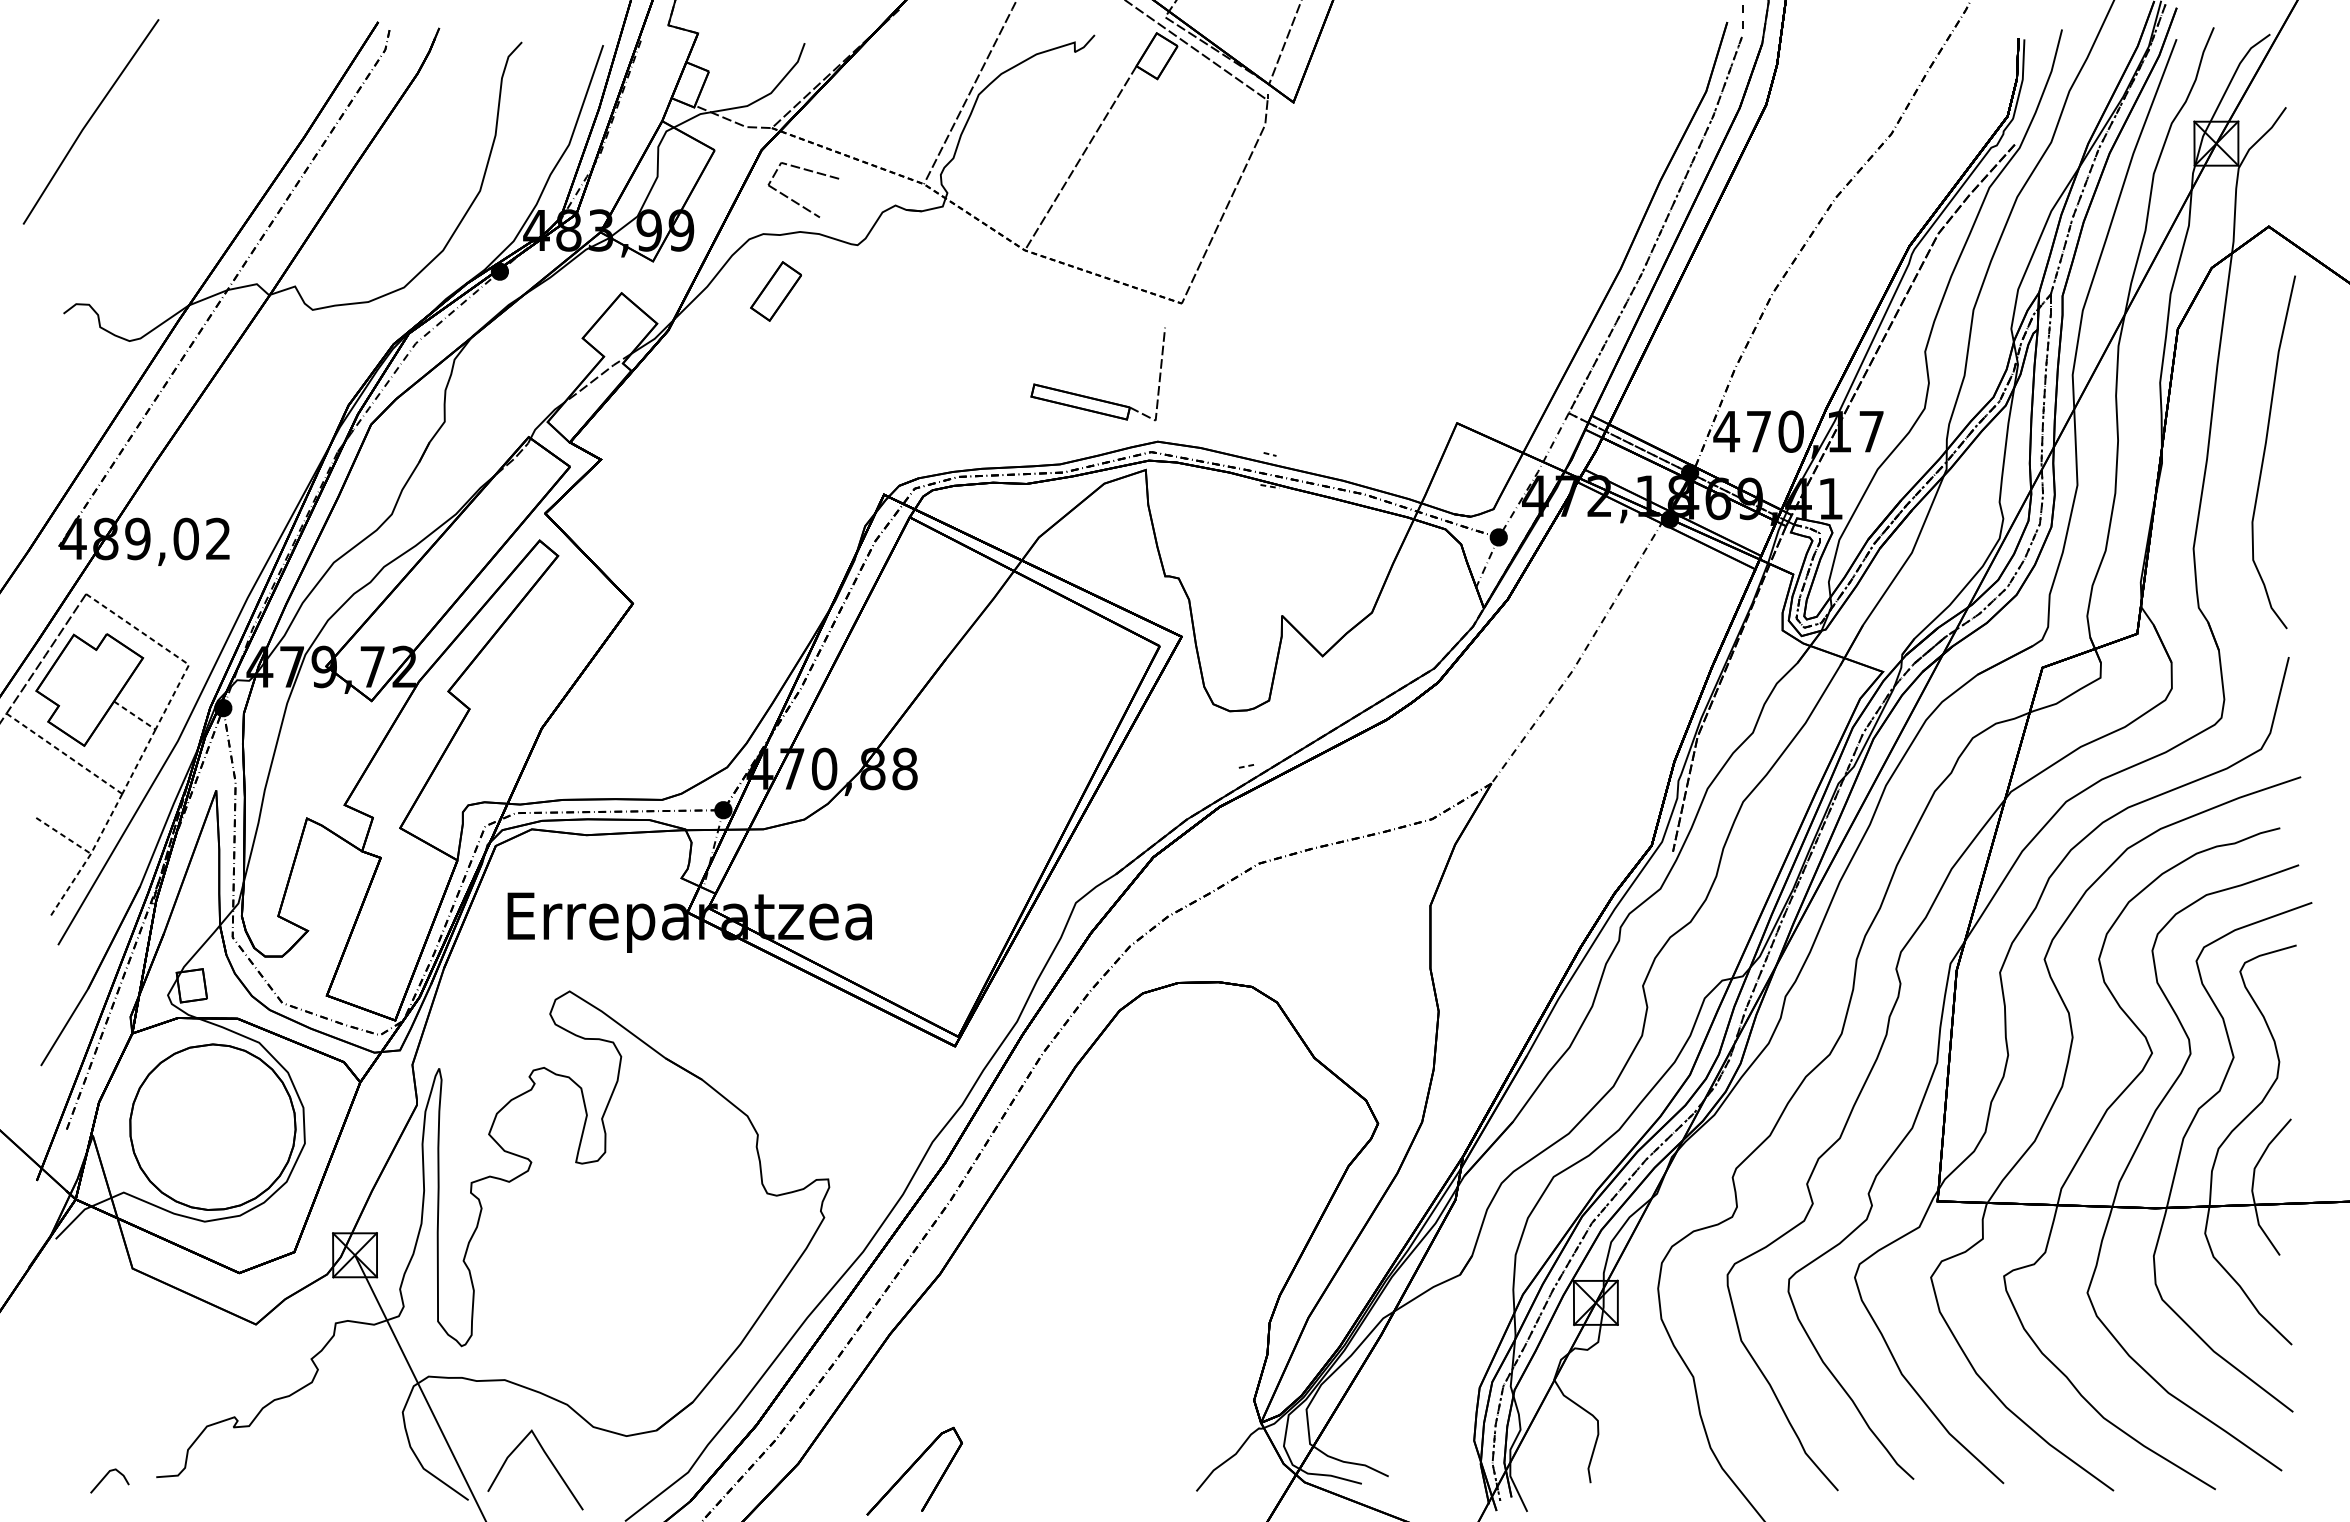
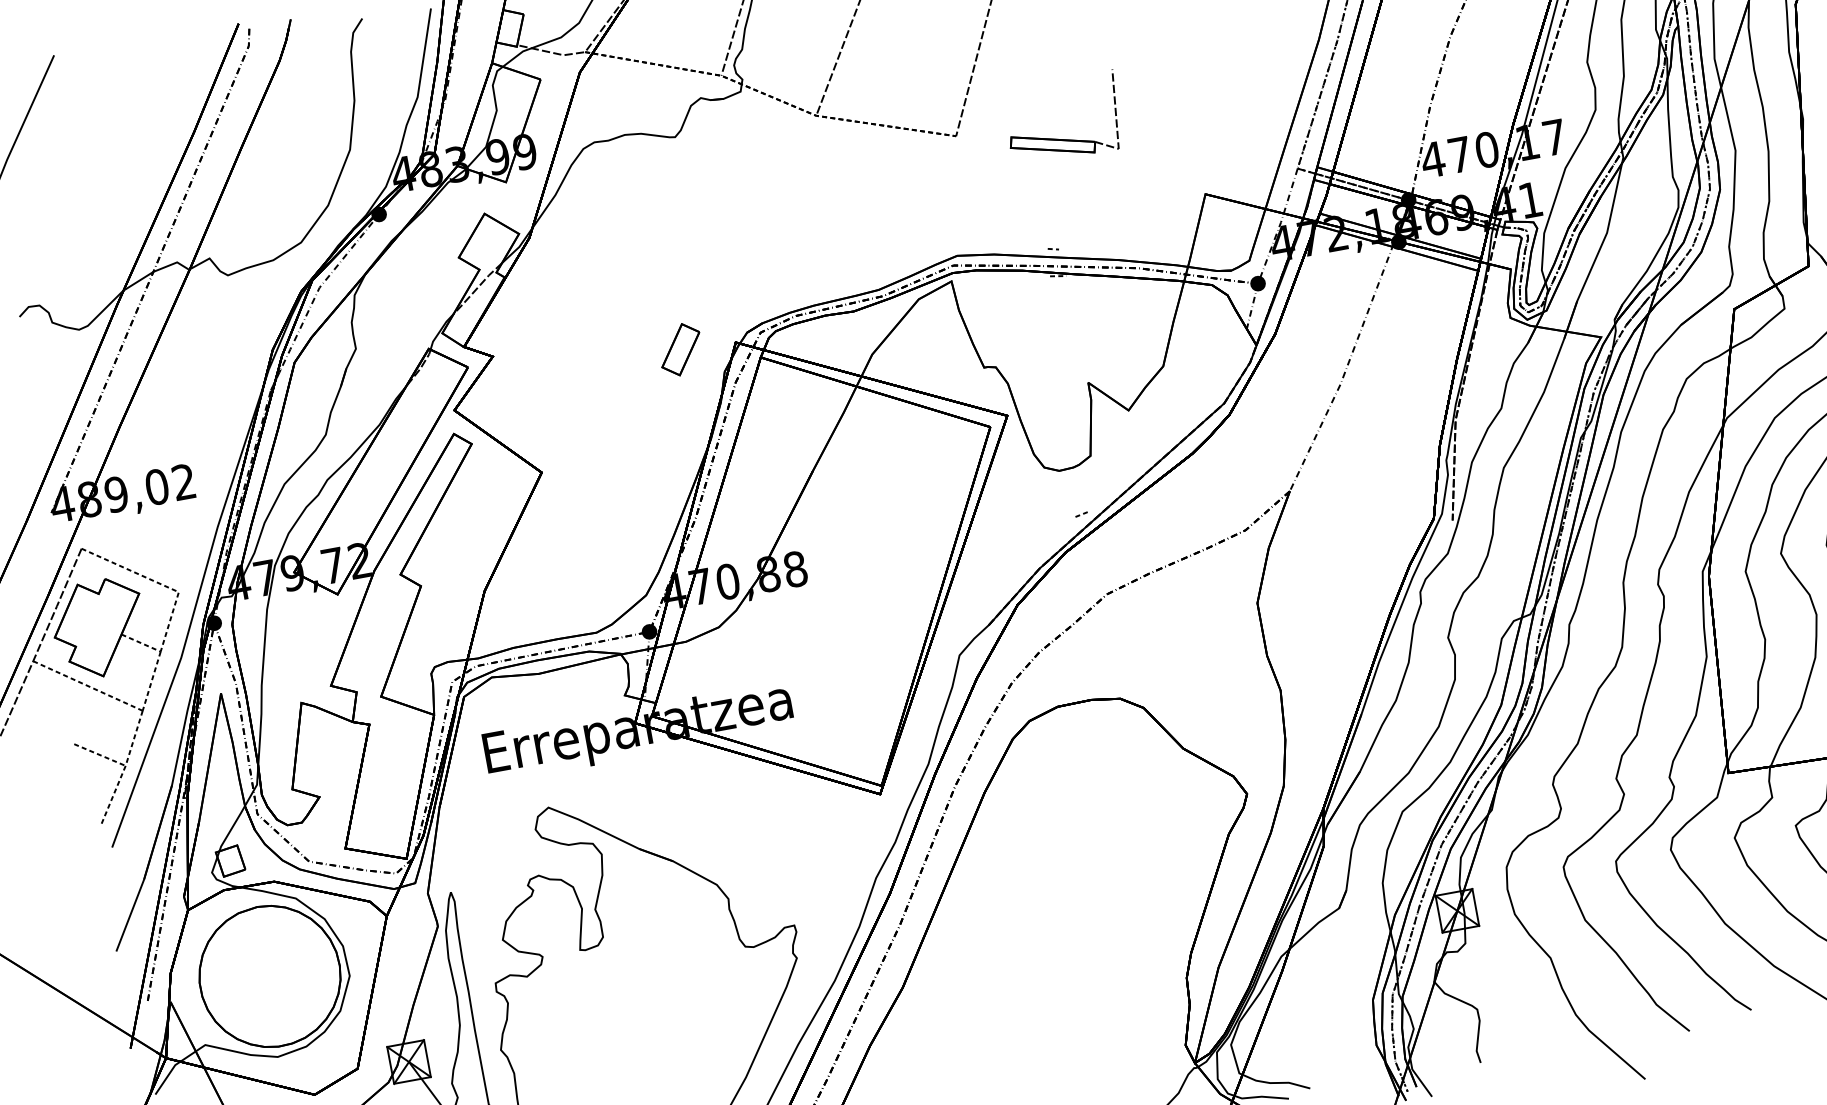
part: (796, 201) -> (617, 109), removed
part: (775, 291) -> (680, 349), moved
part: (1093, 397) -> (1063, 139), moved

